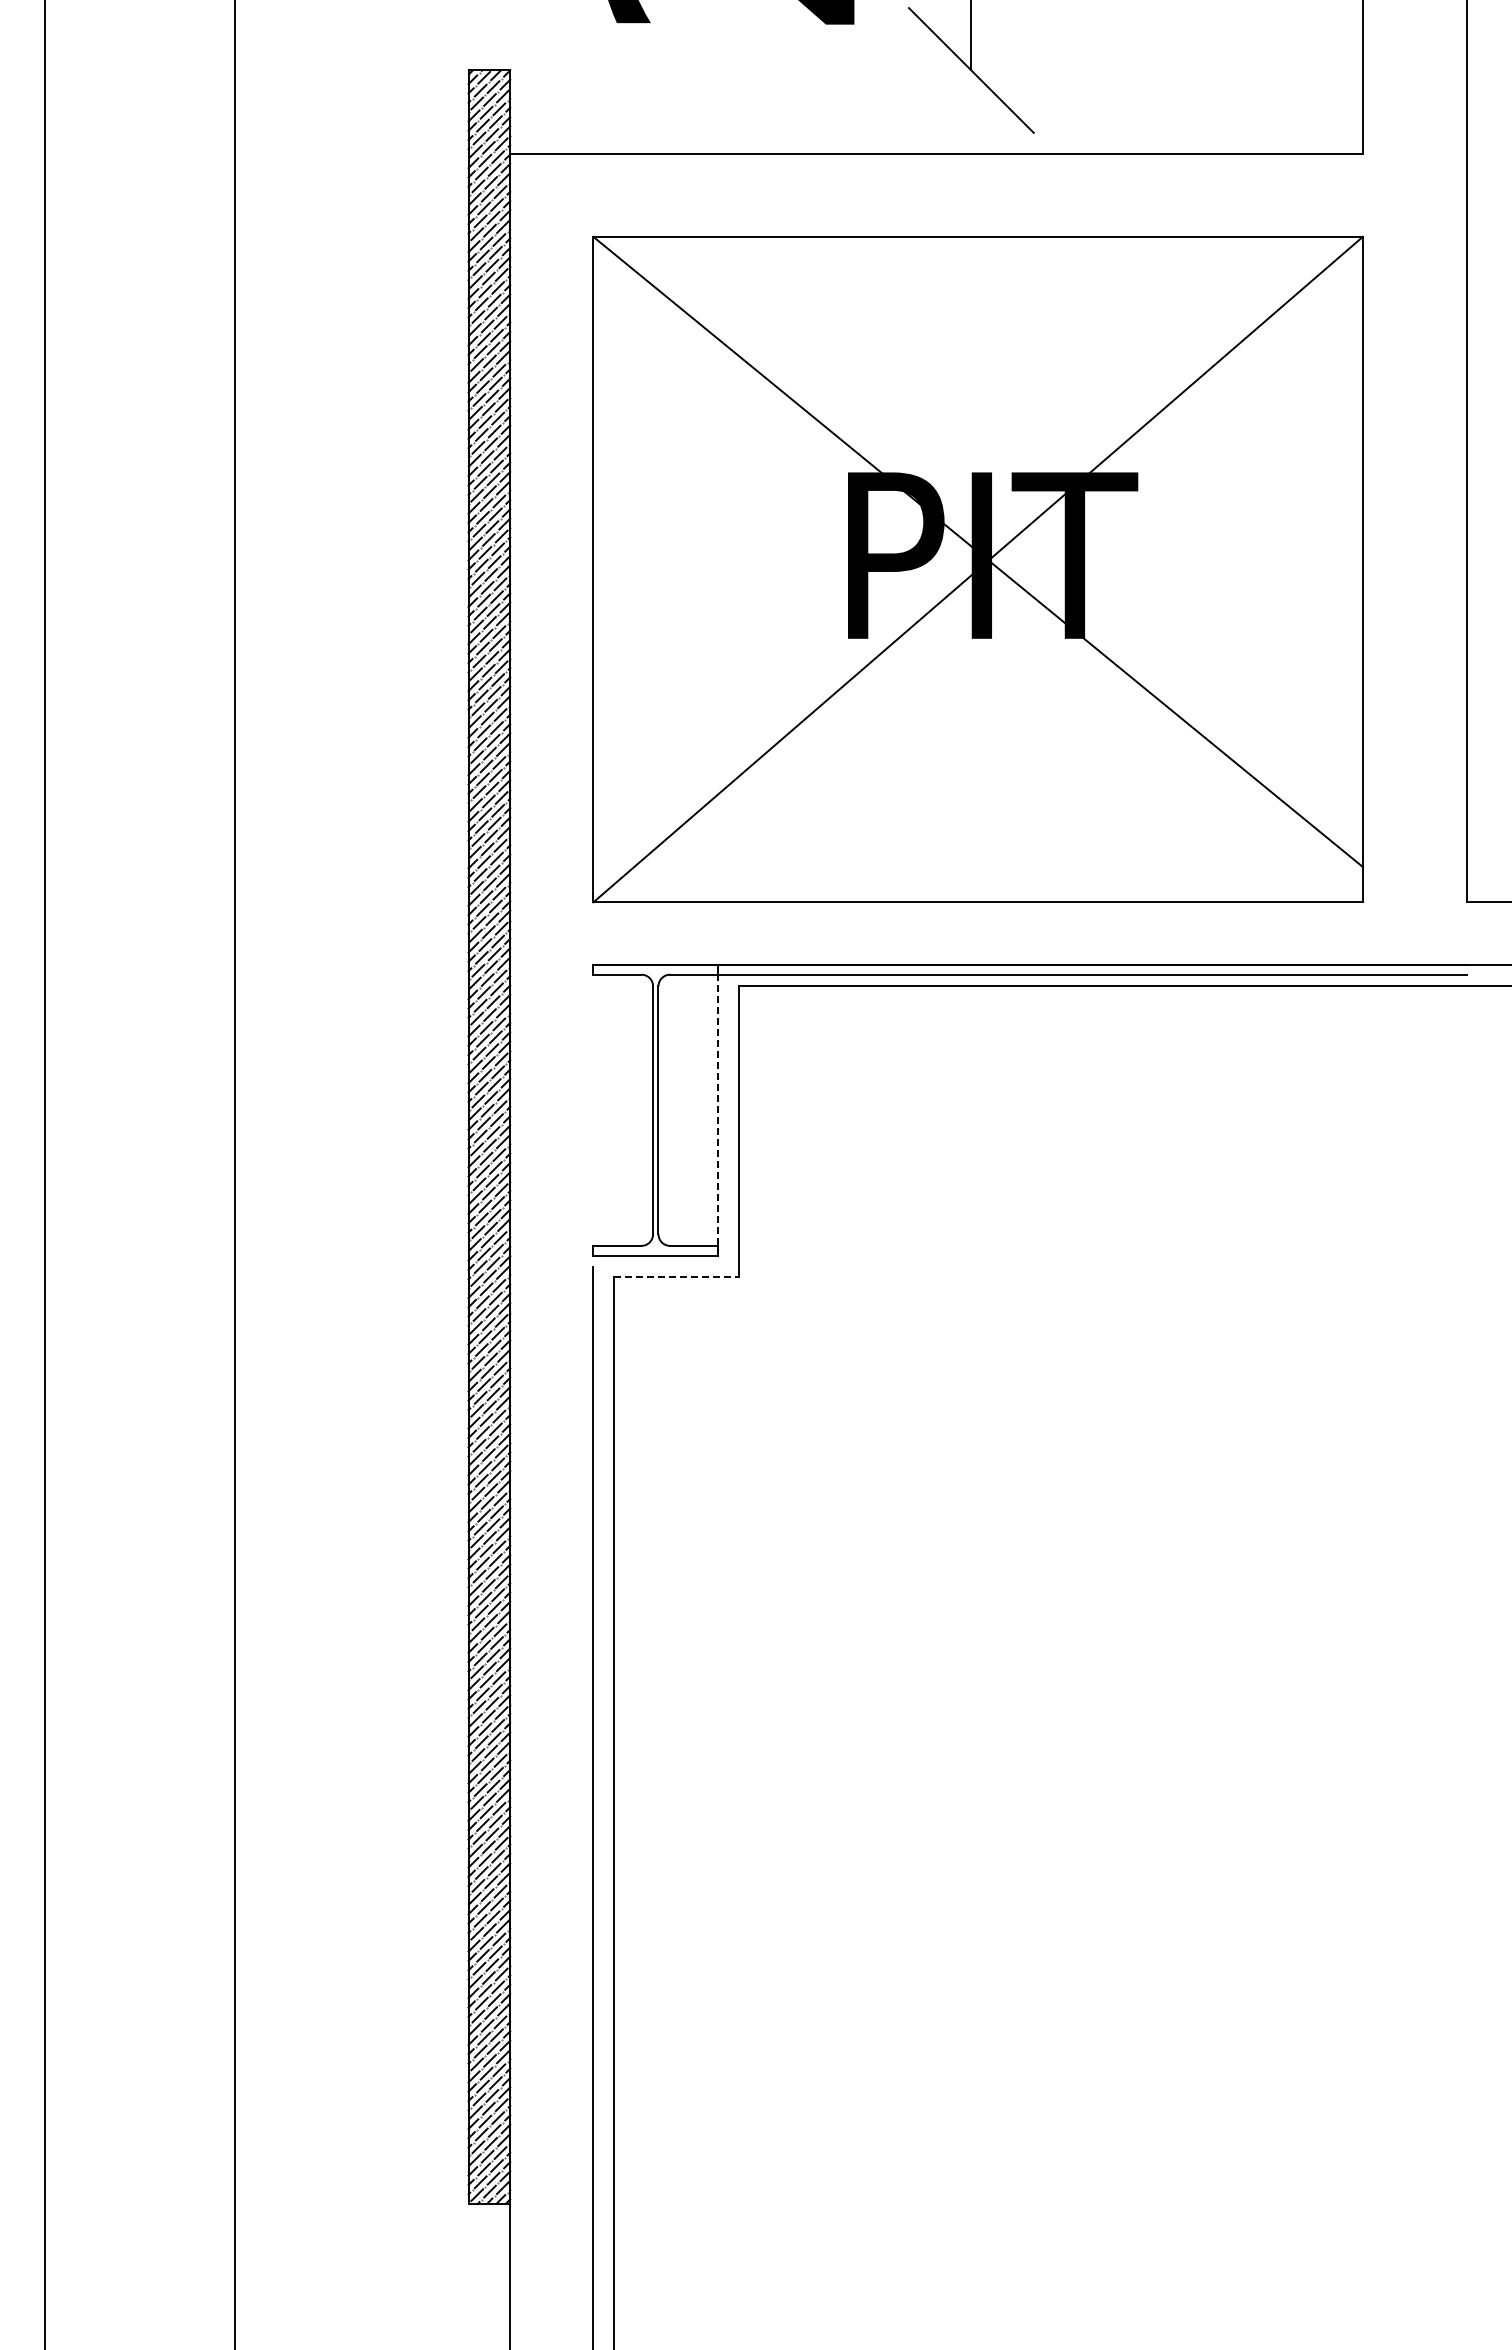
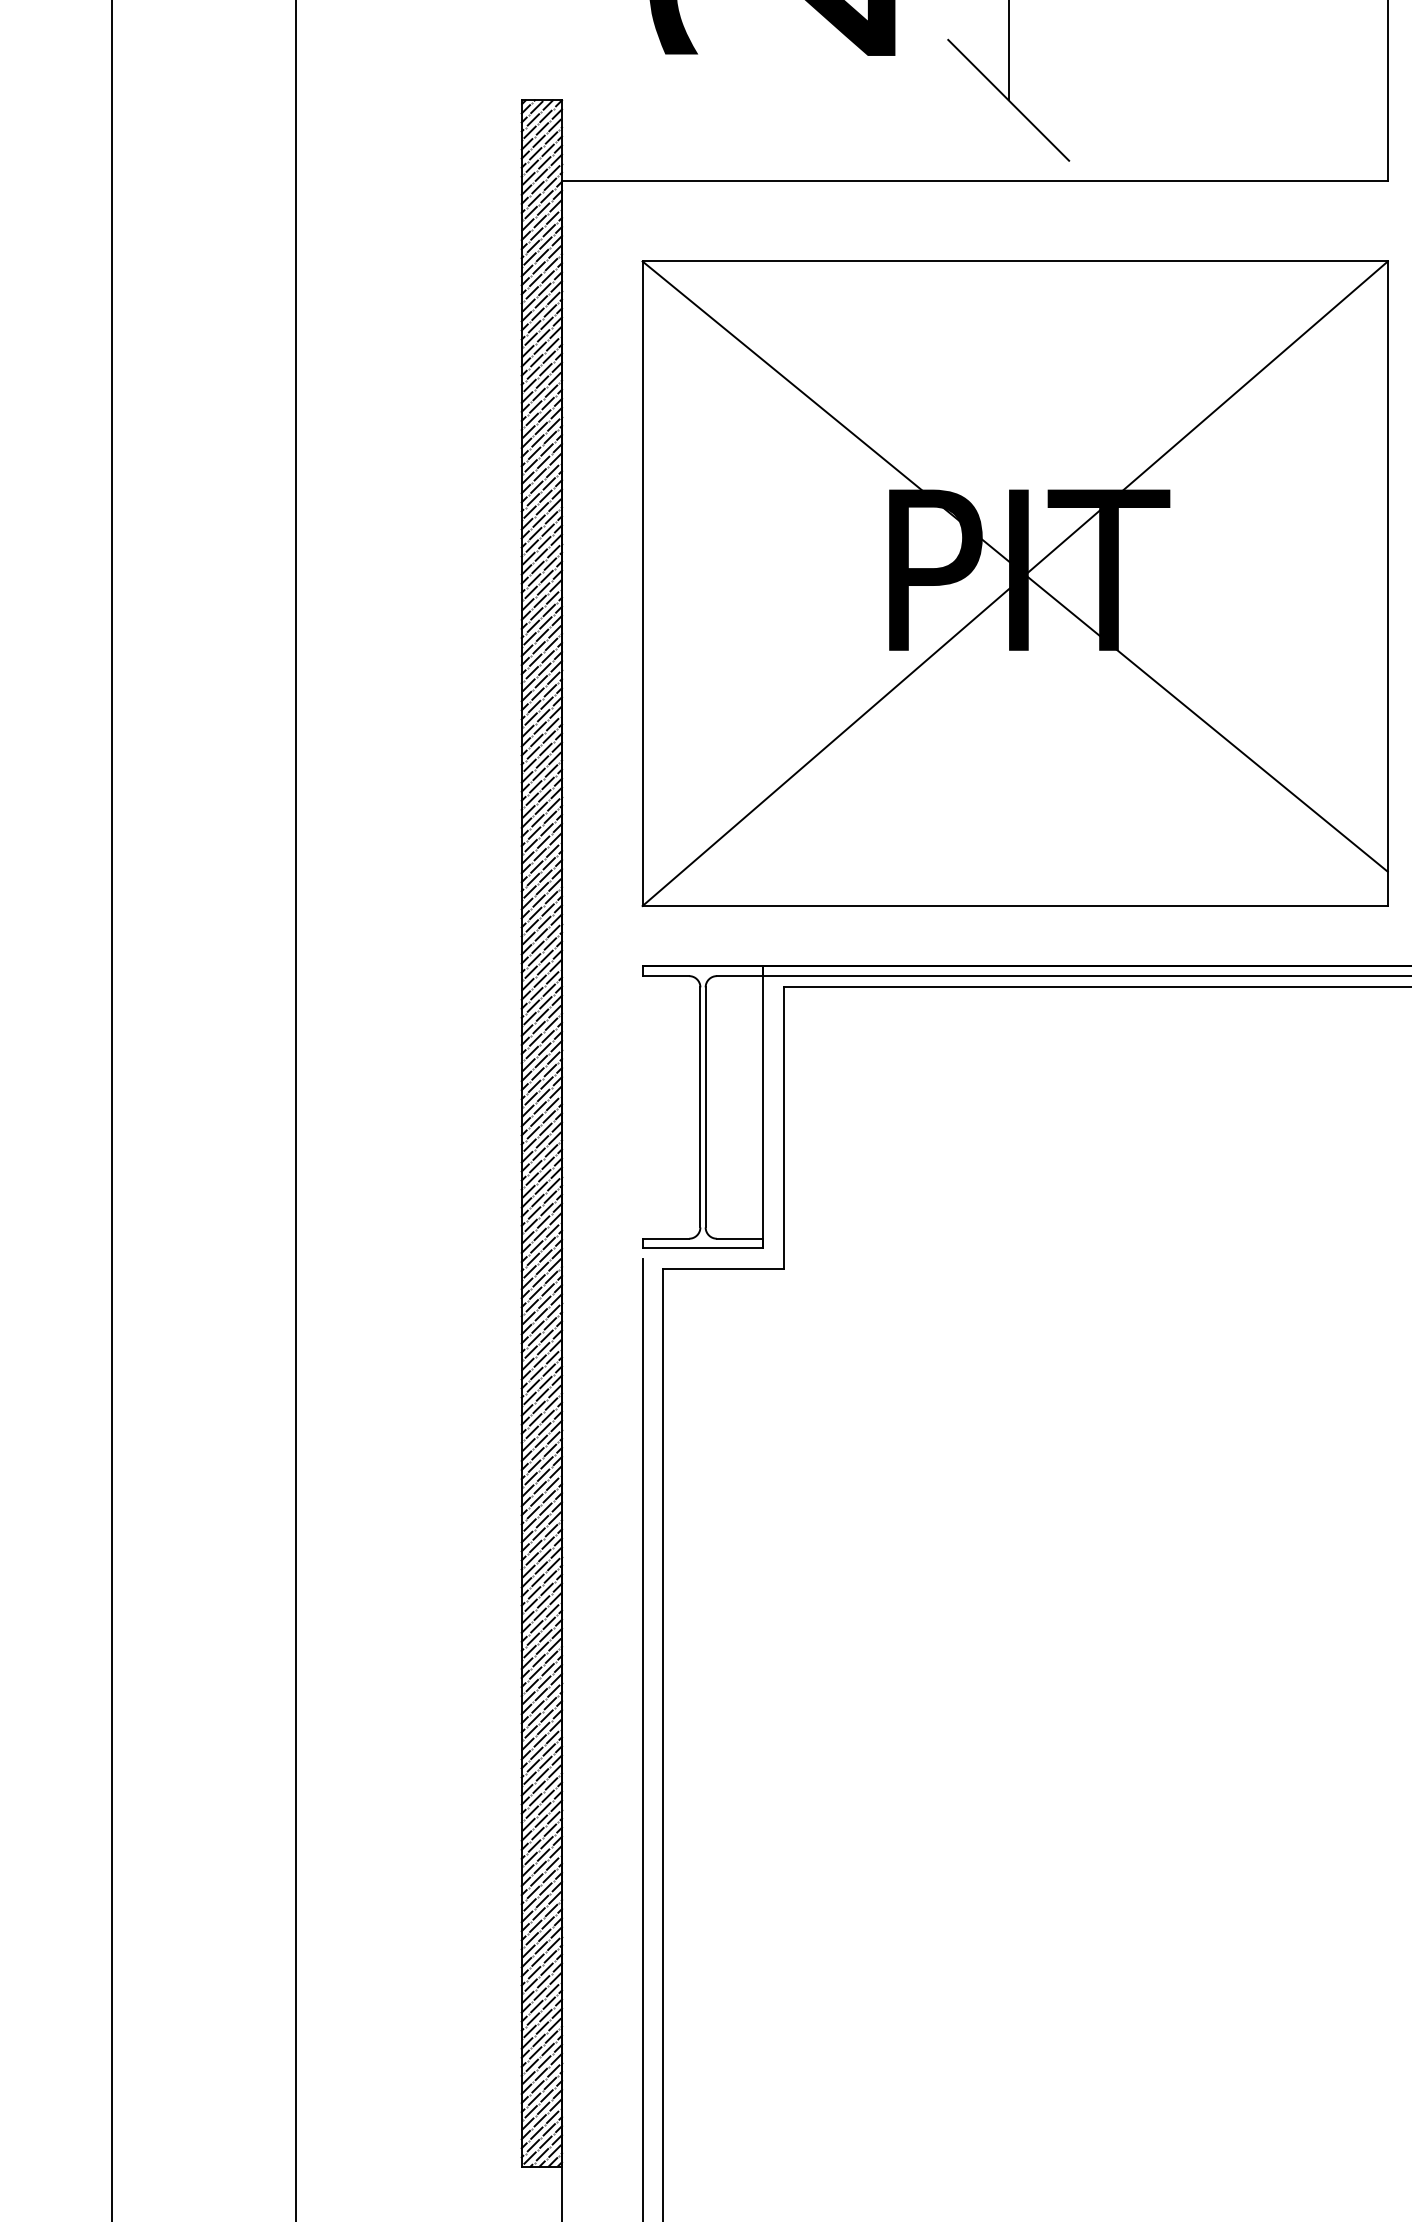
line: (718, 1110) -> (763, 1107), dashed -> solid
line: (677, 1276) -> (724, 1268), dashed -> solid

